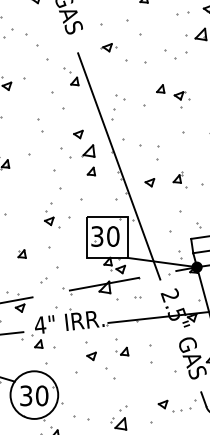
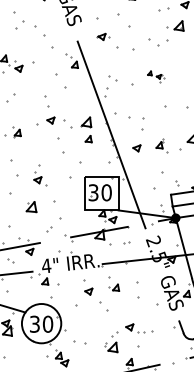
part: (172, 95) -> (155, 76), size x0.6
part: (77, 134) -> (50, 120), moved
part: (52, 215) -> (40, 175), moved
part: (22, 254) -> (31, 207), size x1.6
part: (174, 405) -> (139, 328), moved

